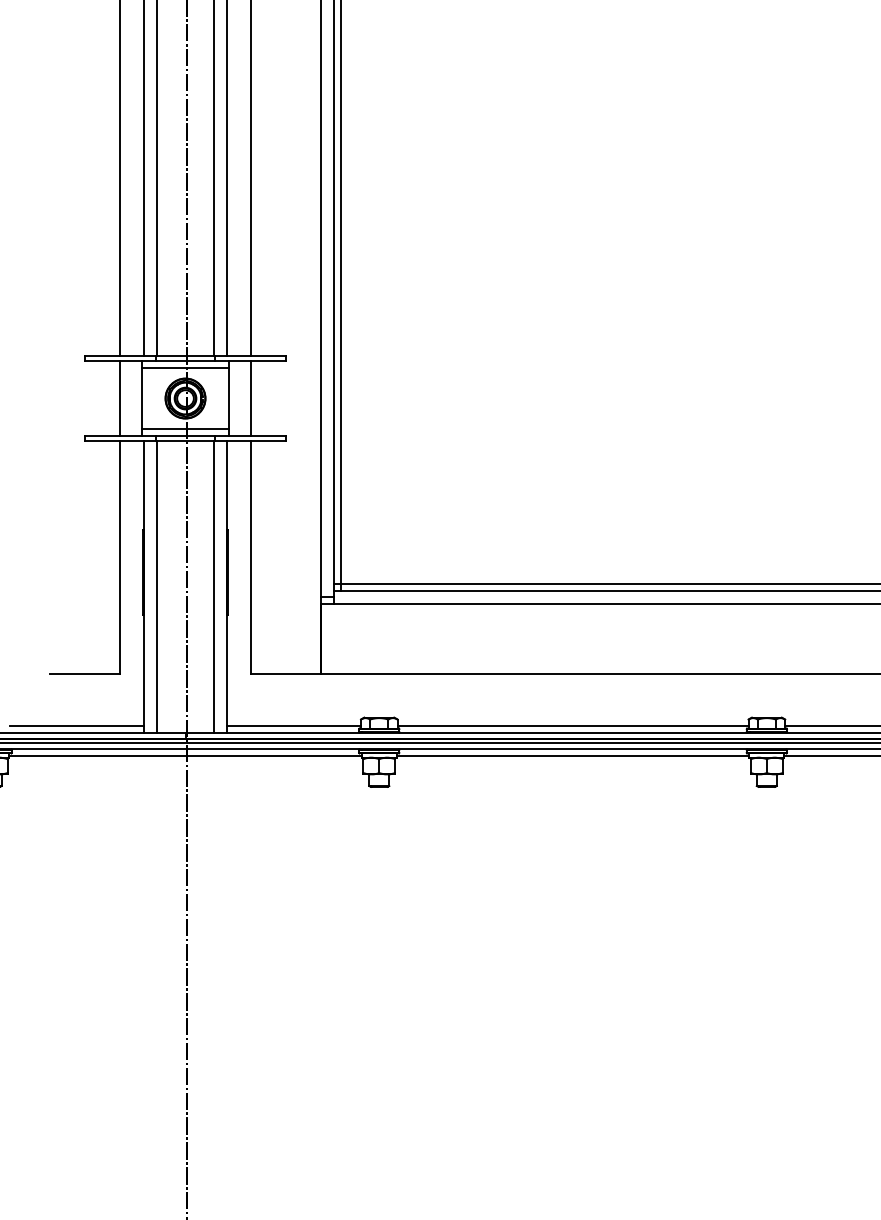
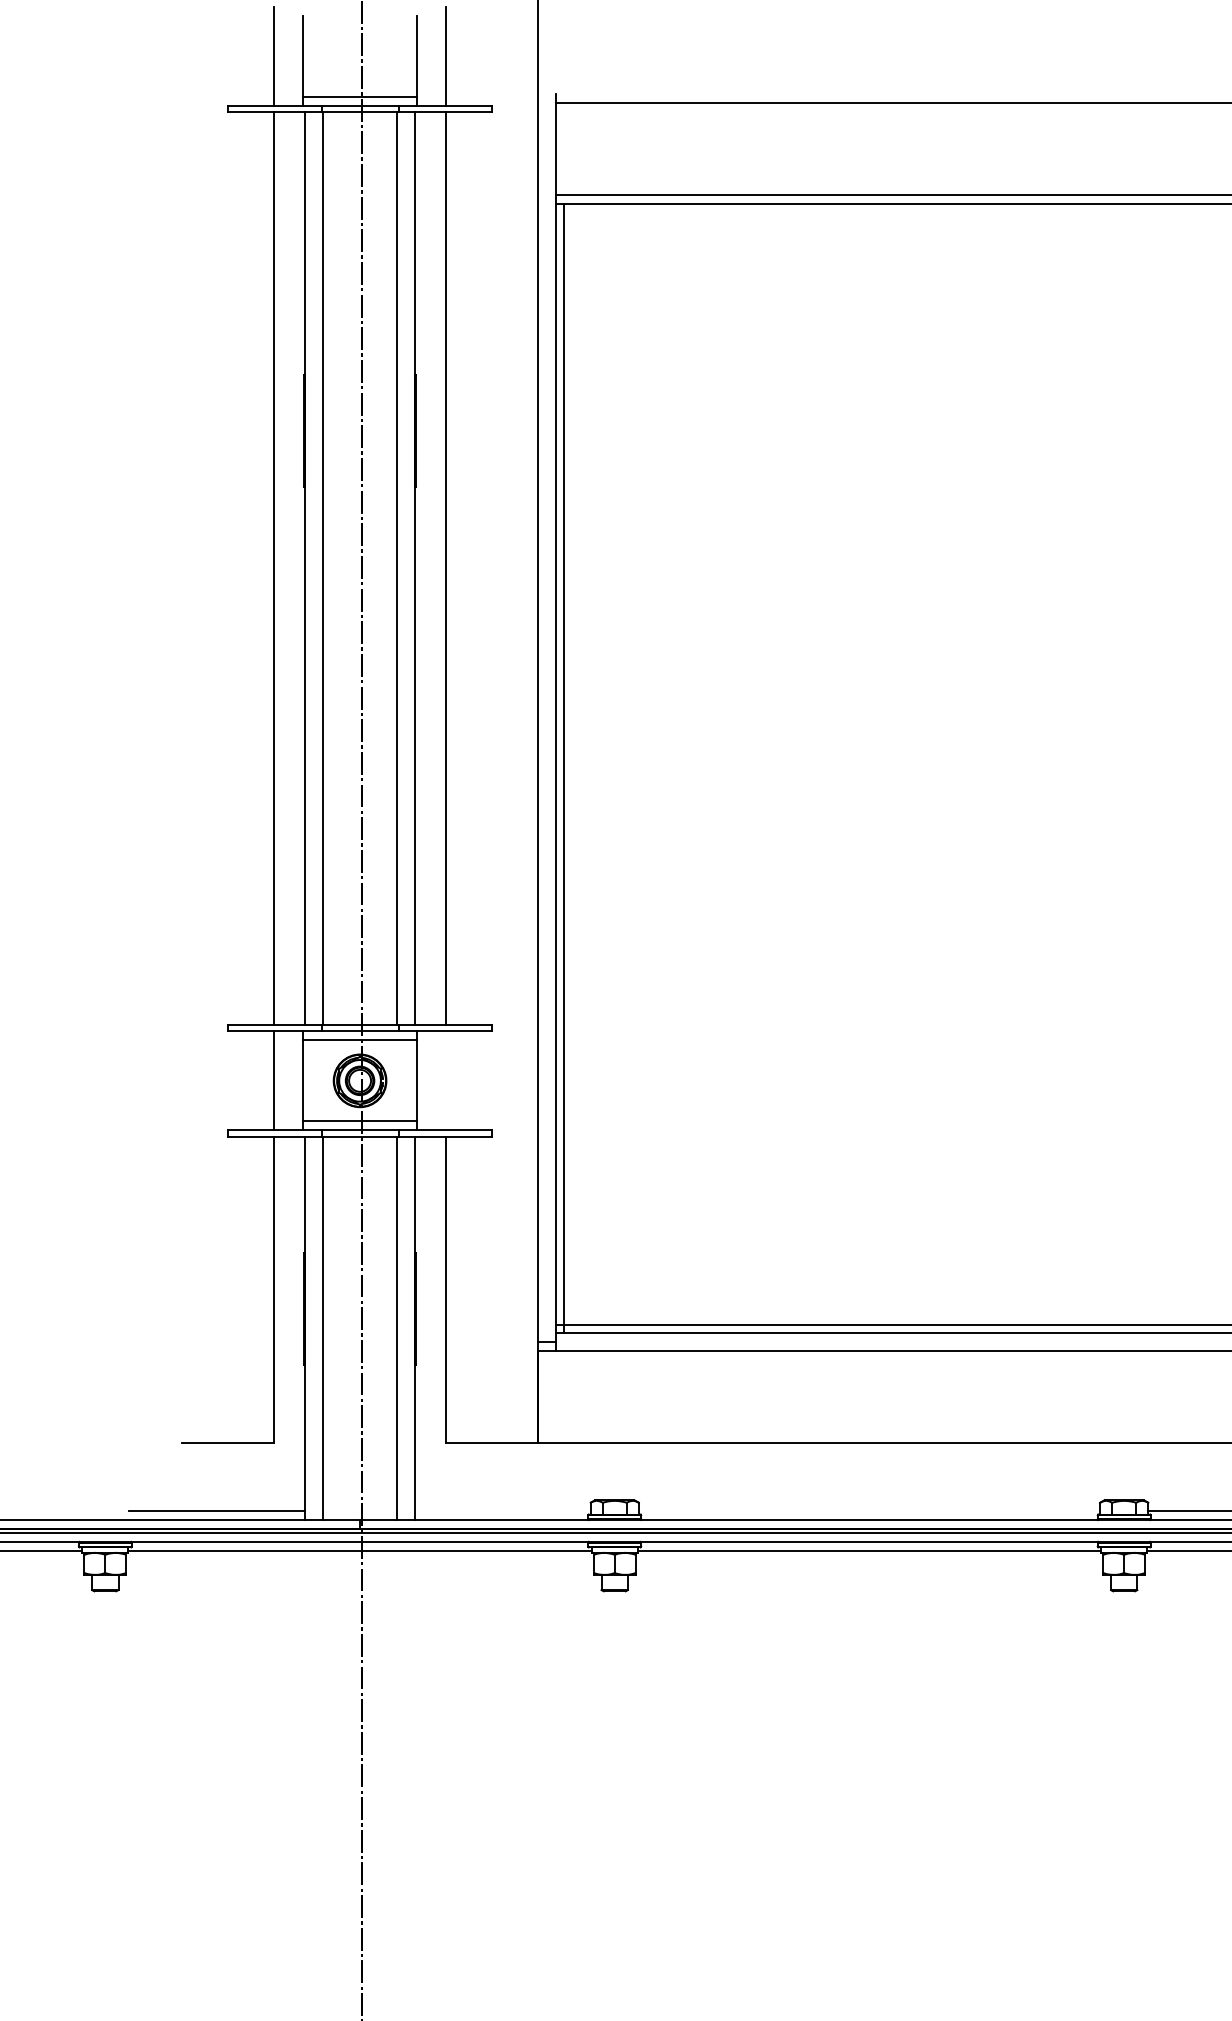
line: (250, 398) -> (445, 1080), removed
line: (293, 726) -> (502, 1511), removed
line: (573, 726) -> (869, 1511), removed

